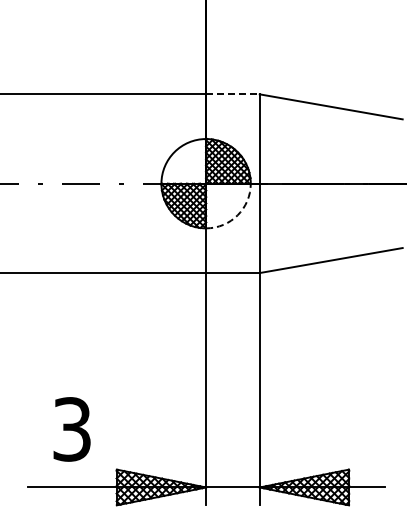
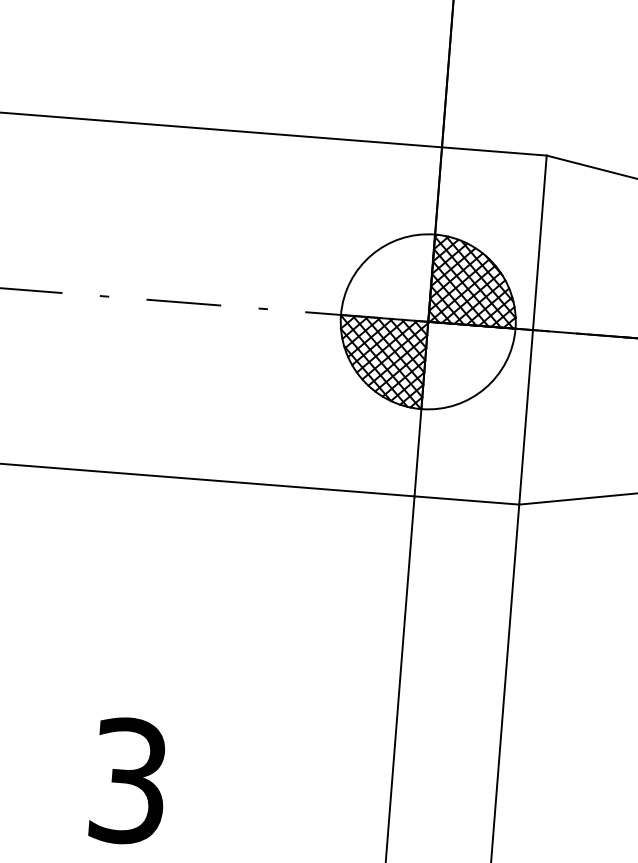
line: (232, 94) -> (493, 151), dashed -> solid
arc: (237, 215) -> (484, 388), dashed -> solid

